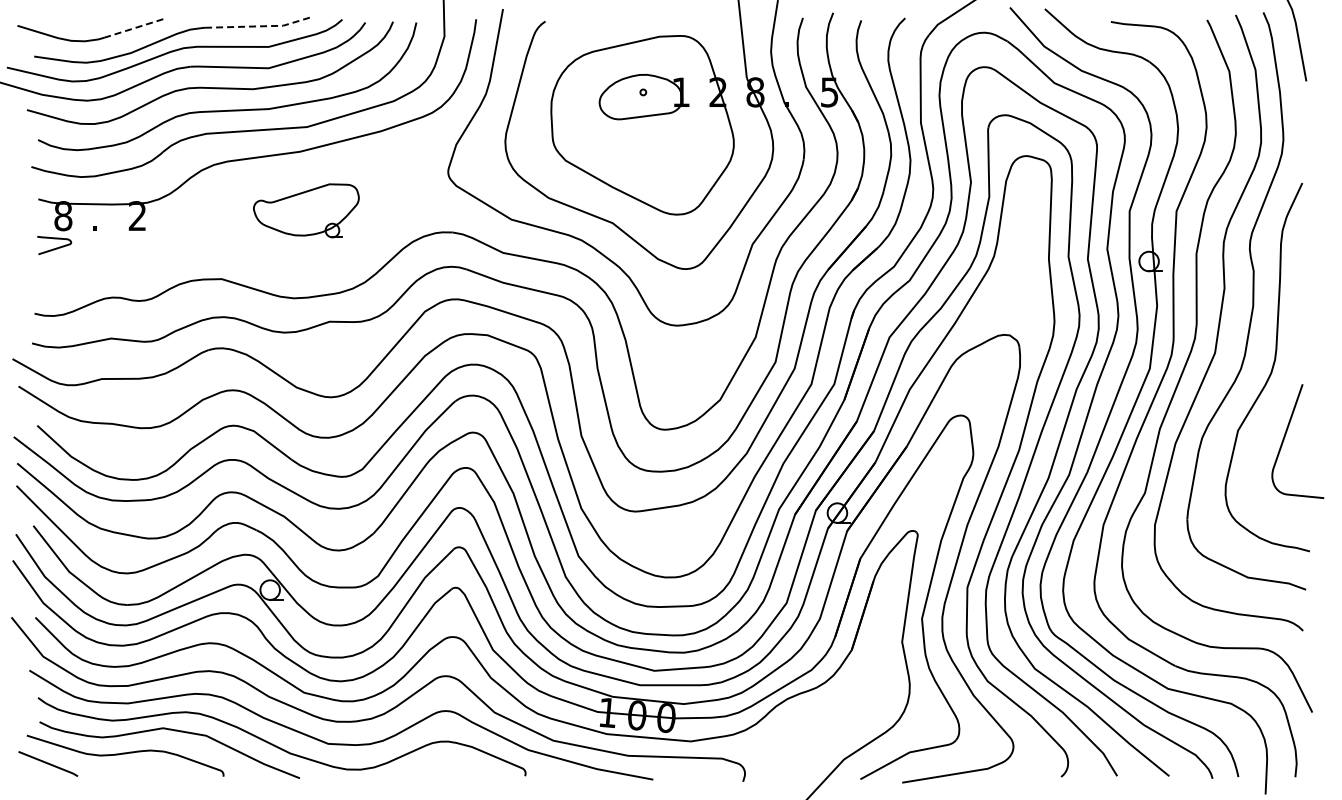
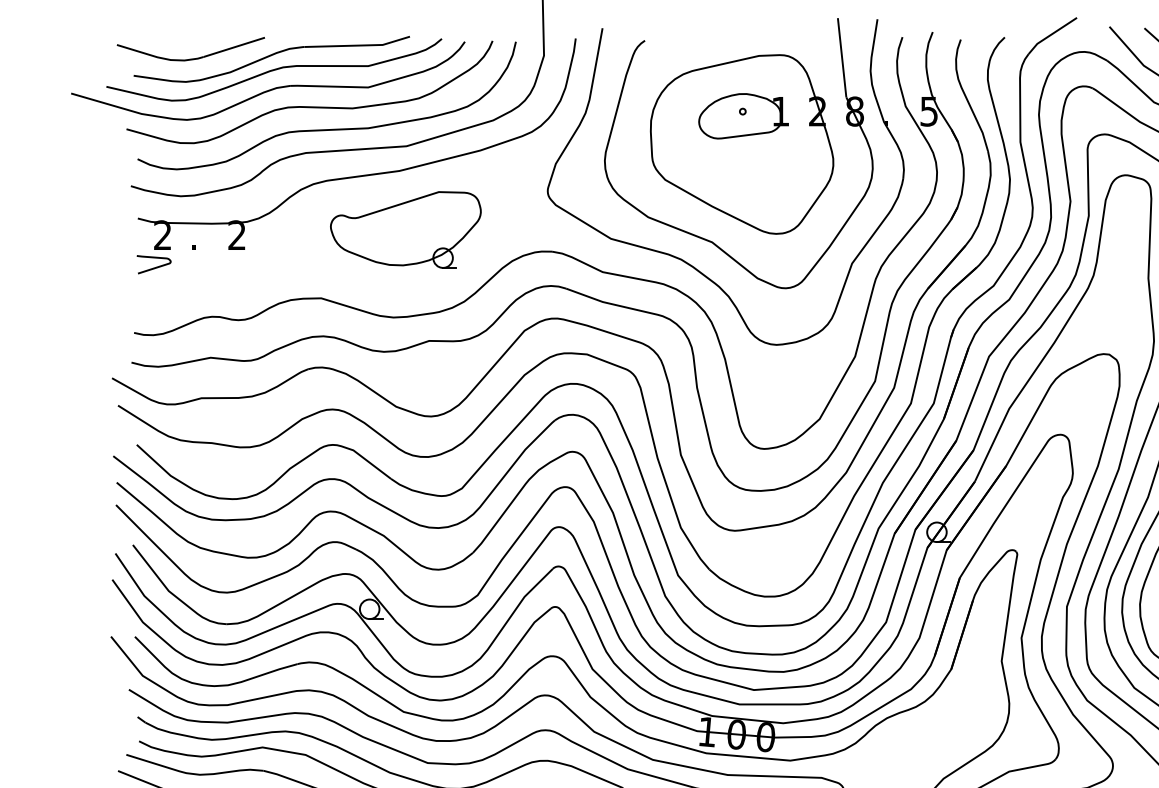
line: (259, 26) -> (359, 45), dashed -> solid
line: (135, 28) -> (235, 47), dashed -> solid
part: (306, 210) -> (406, 229), size x1.43
text: (63, 216) -> (163, 235), 8 -> 2

